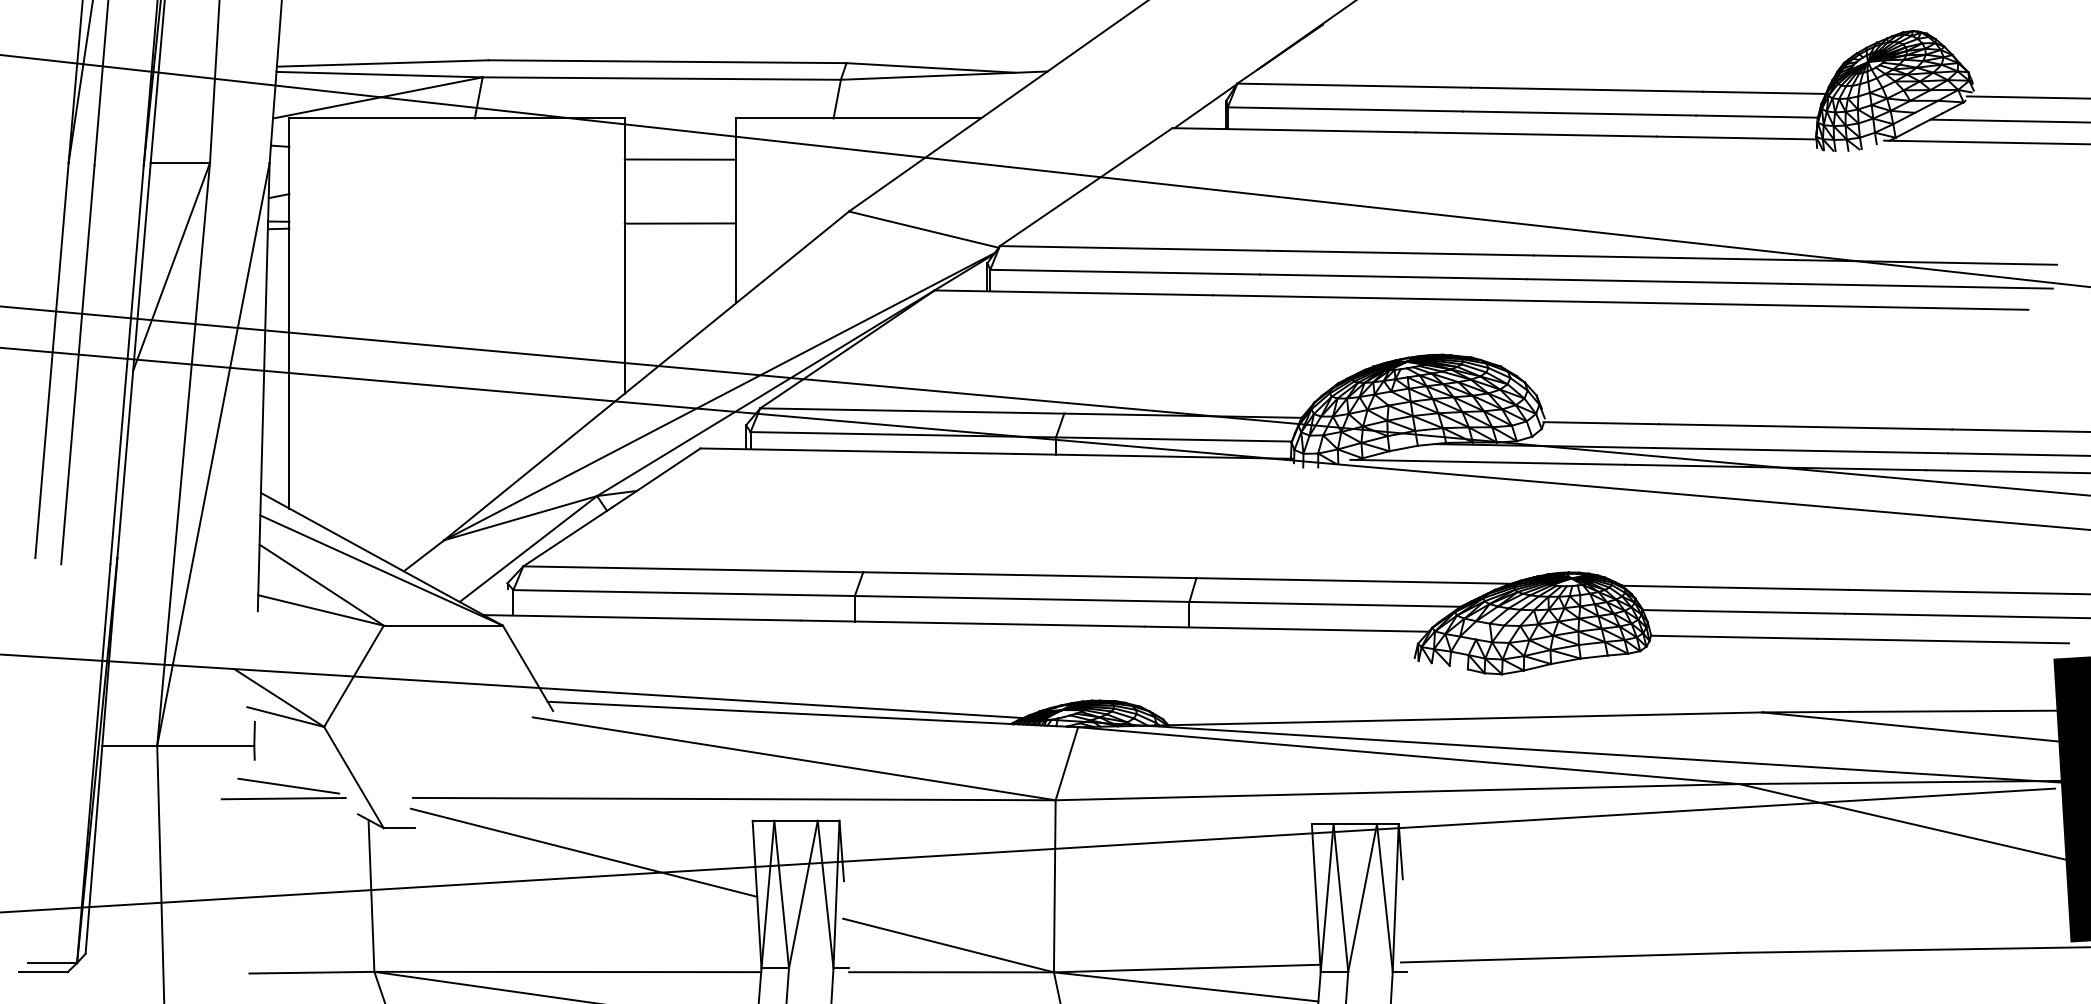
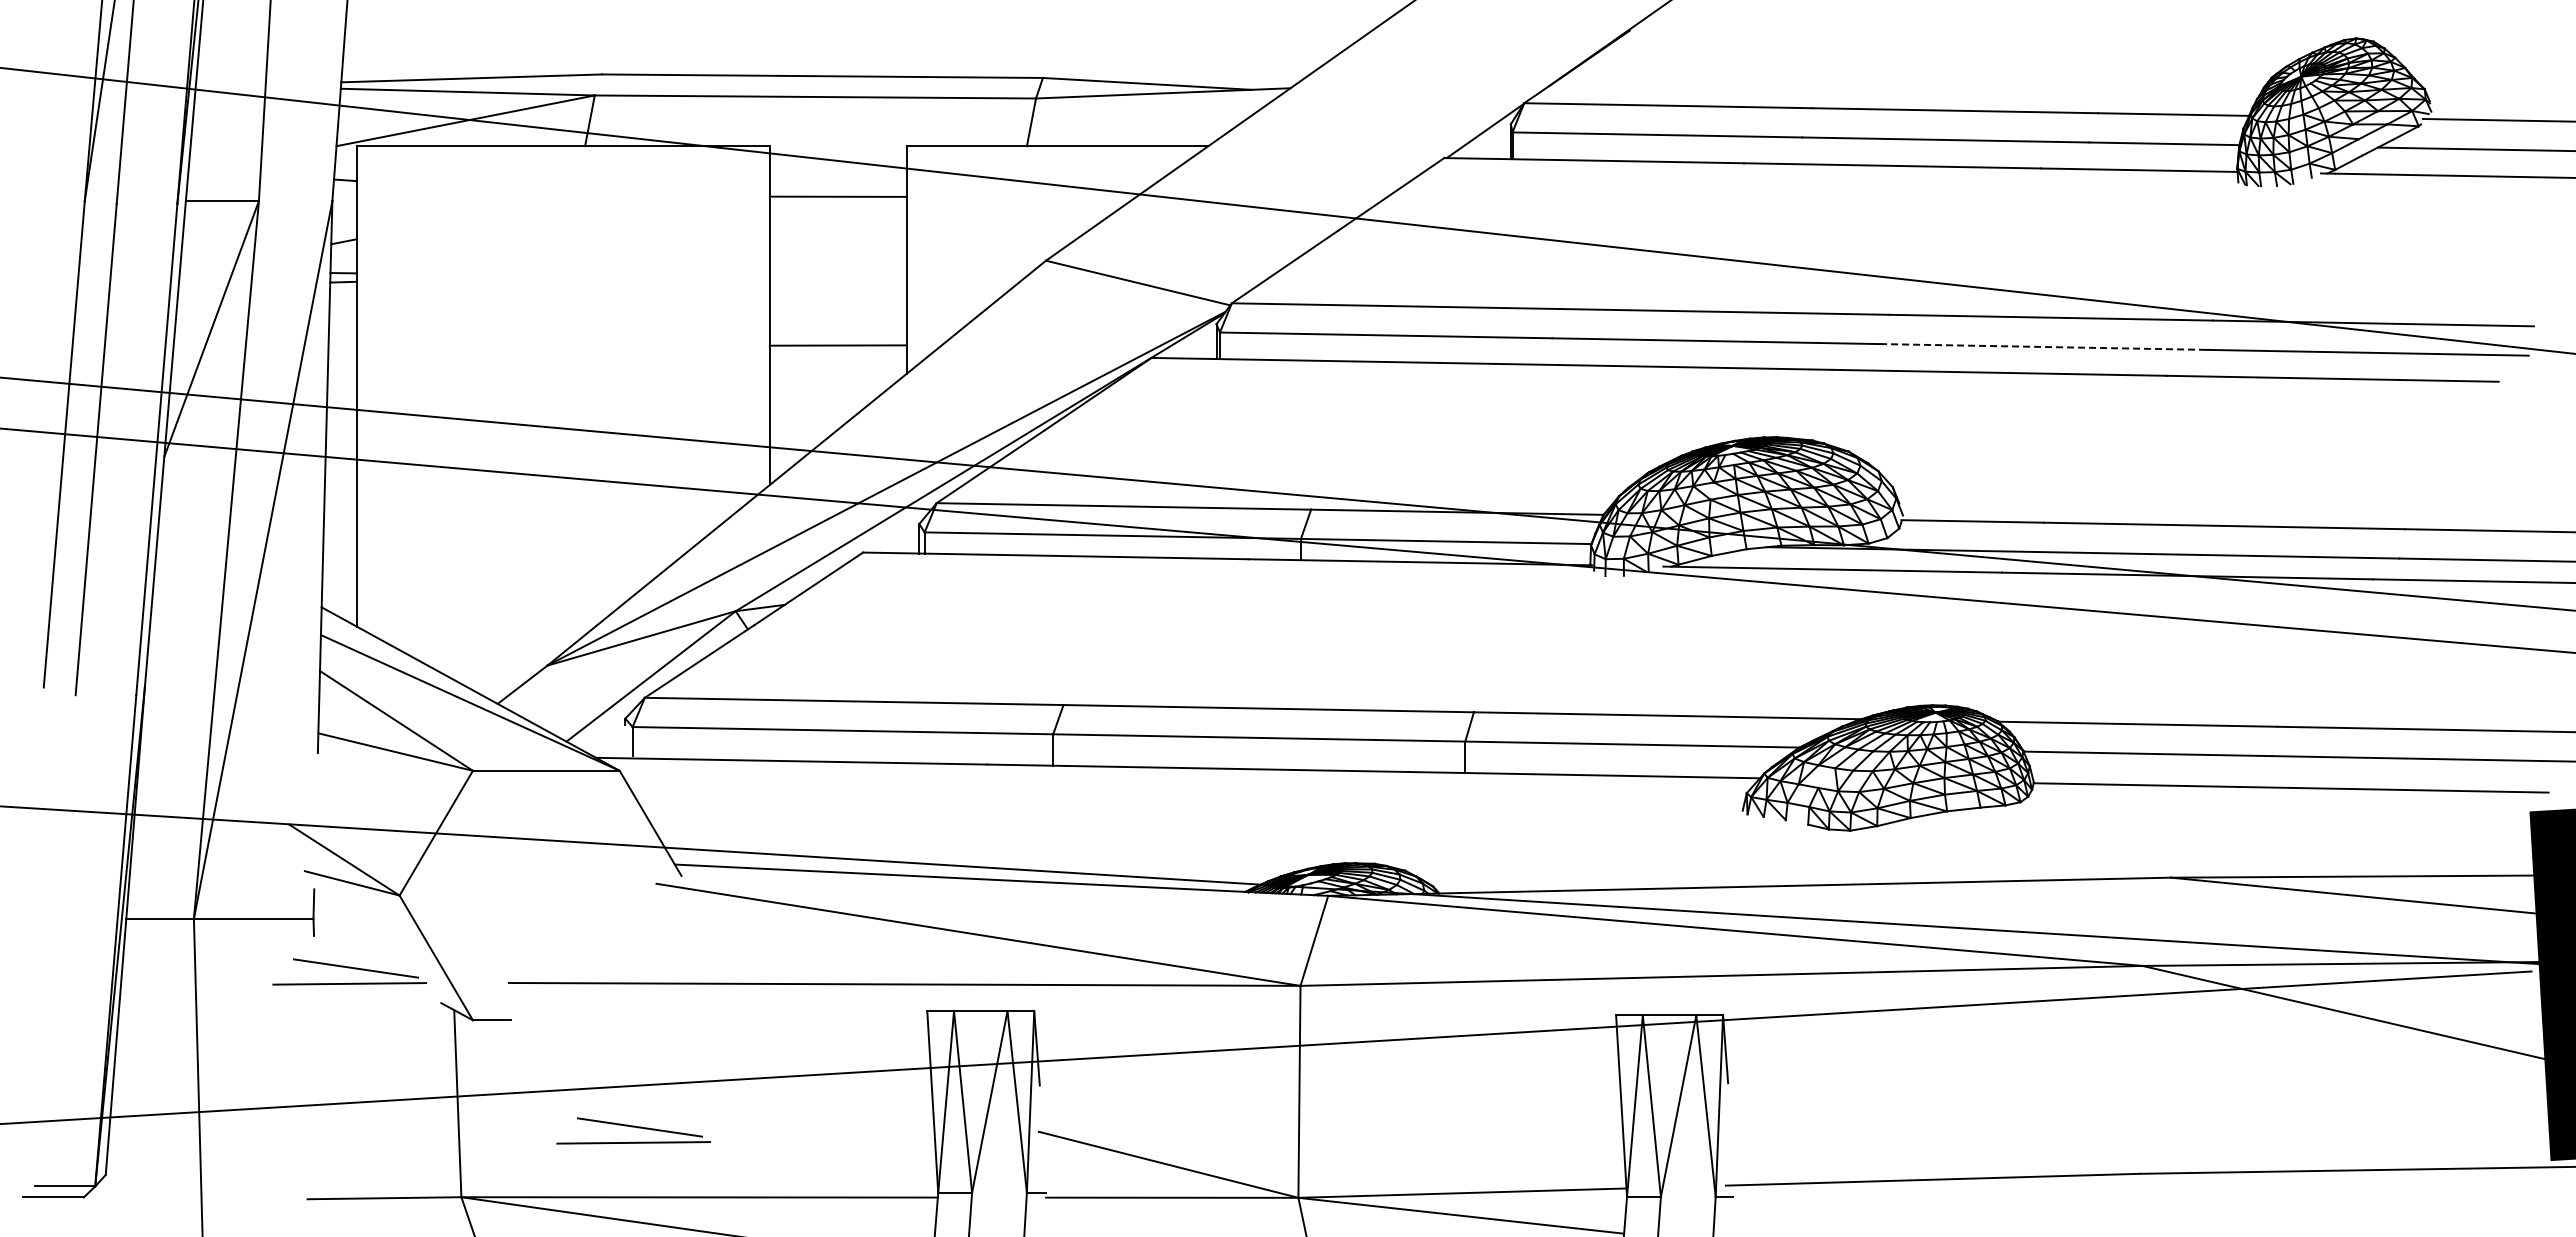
line: (679, 223) -> (837, 345), moved
line: (1658, 281) -> (2043, 346), solid -> dashed
line: (583, 852) -> (719, 1050), removed
part: (514, 917) -> (633, 1130), added

